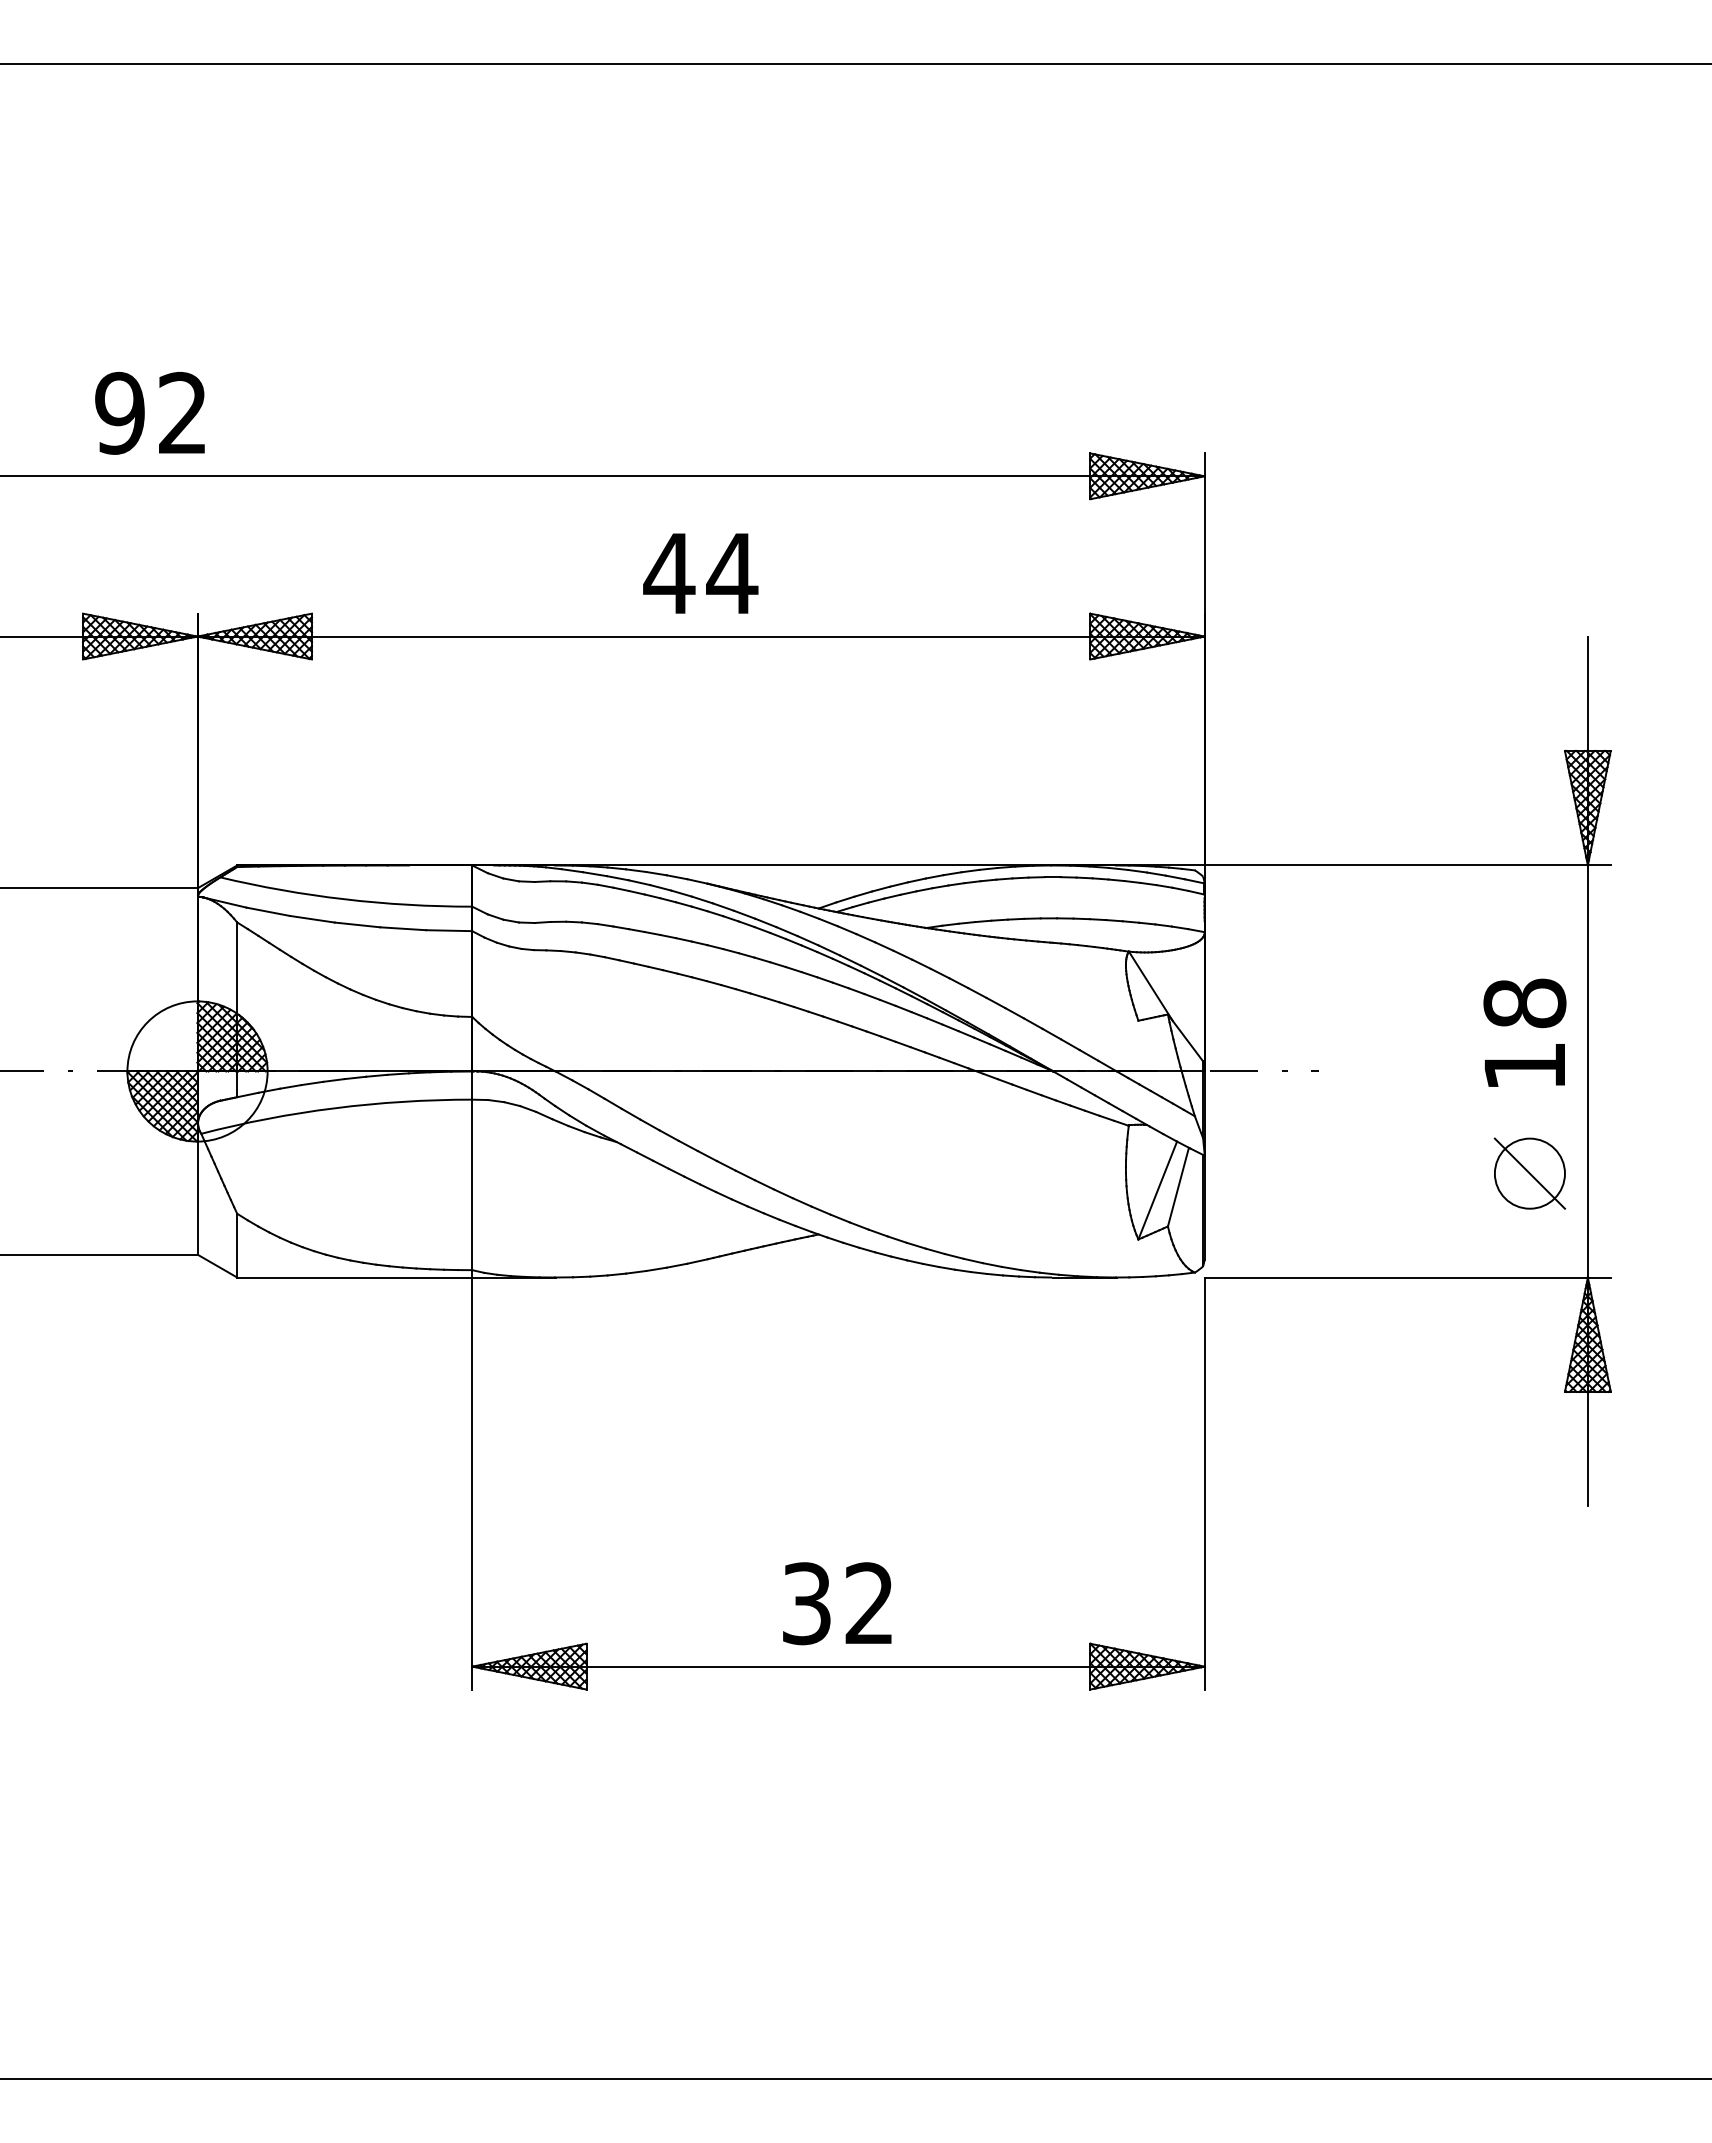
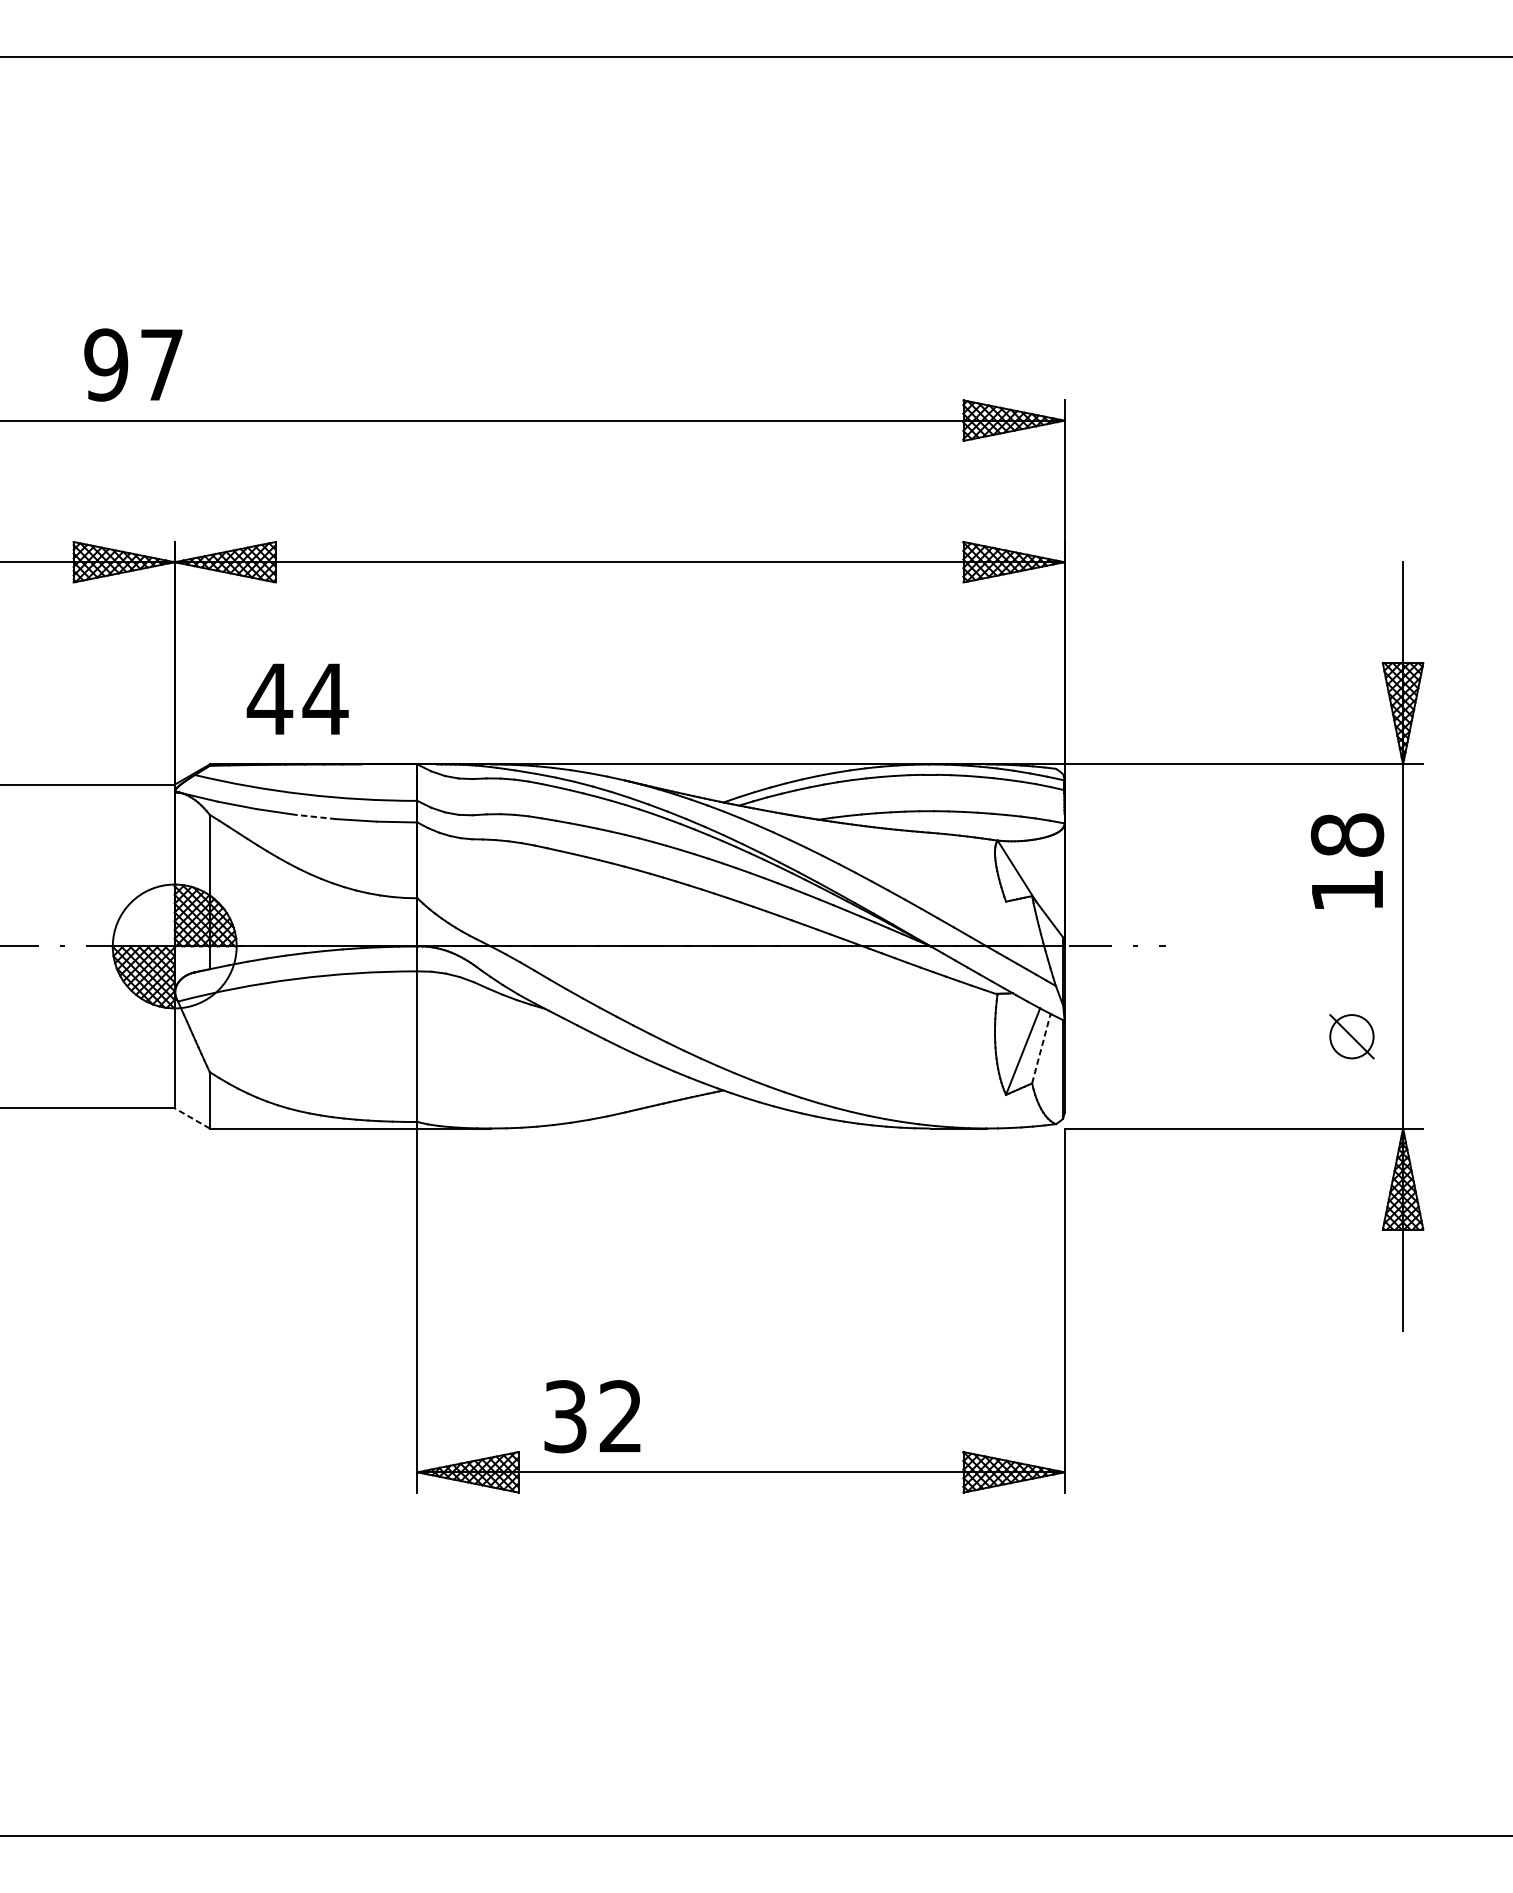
text: (182, 412) -> (161, 364), 92 -> 97
text: (700, 573) -> (297, 699), moved
line: (357, 924) -> (316, 816), solid -> dashed
text: (1524, 1032) -> (1347, 860), moved
part: (1529, 1173) -> (1351, 1036), size x0.7
line: (1178, 1187) -> (1041, 1048), solid -> dashed
line: (217, 1266) -> (192, 1118), solid -> dashed
text: (837, 1603) -> (592, 1416), moved

